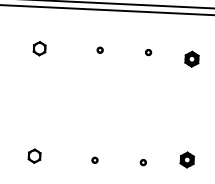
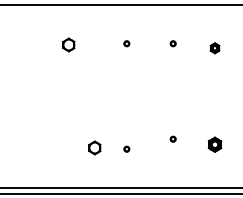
part: (191, 59) -> (214, 48), size x0.7
part: (34, 155) -> (94, 147), moved
part: (142, 161) -> (172, 138), moved

